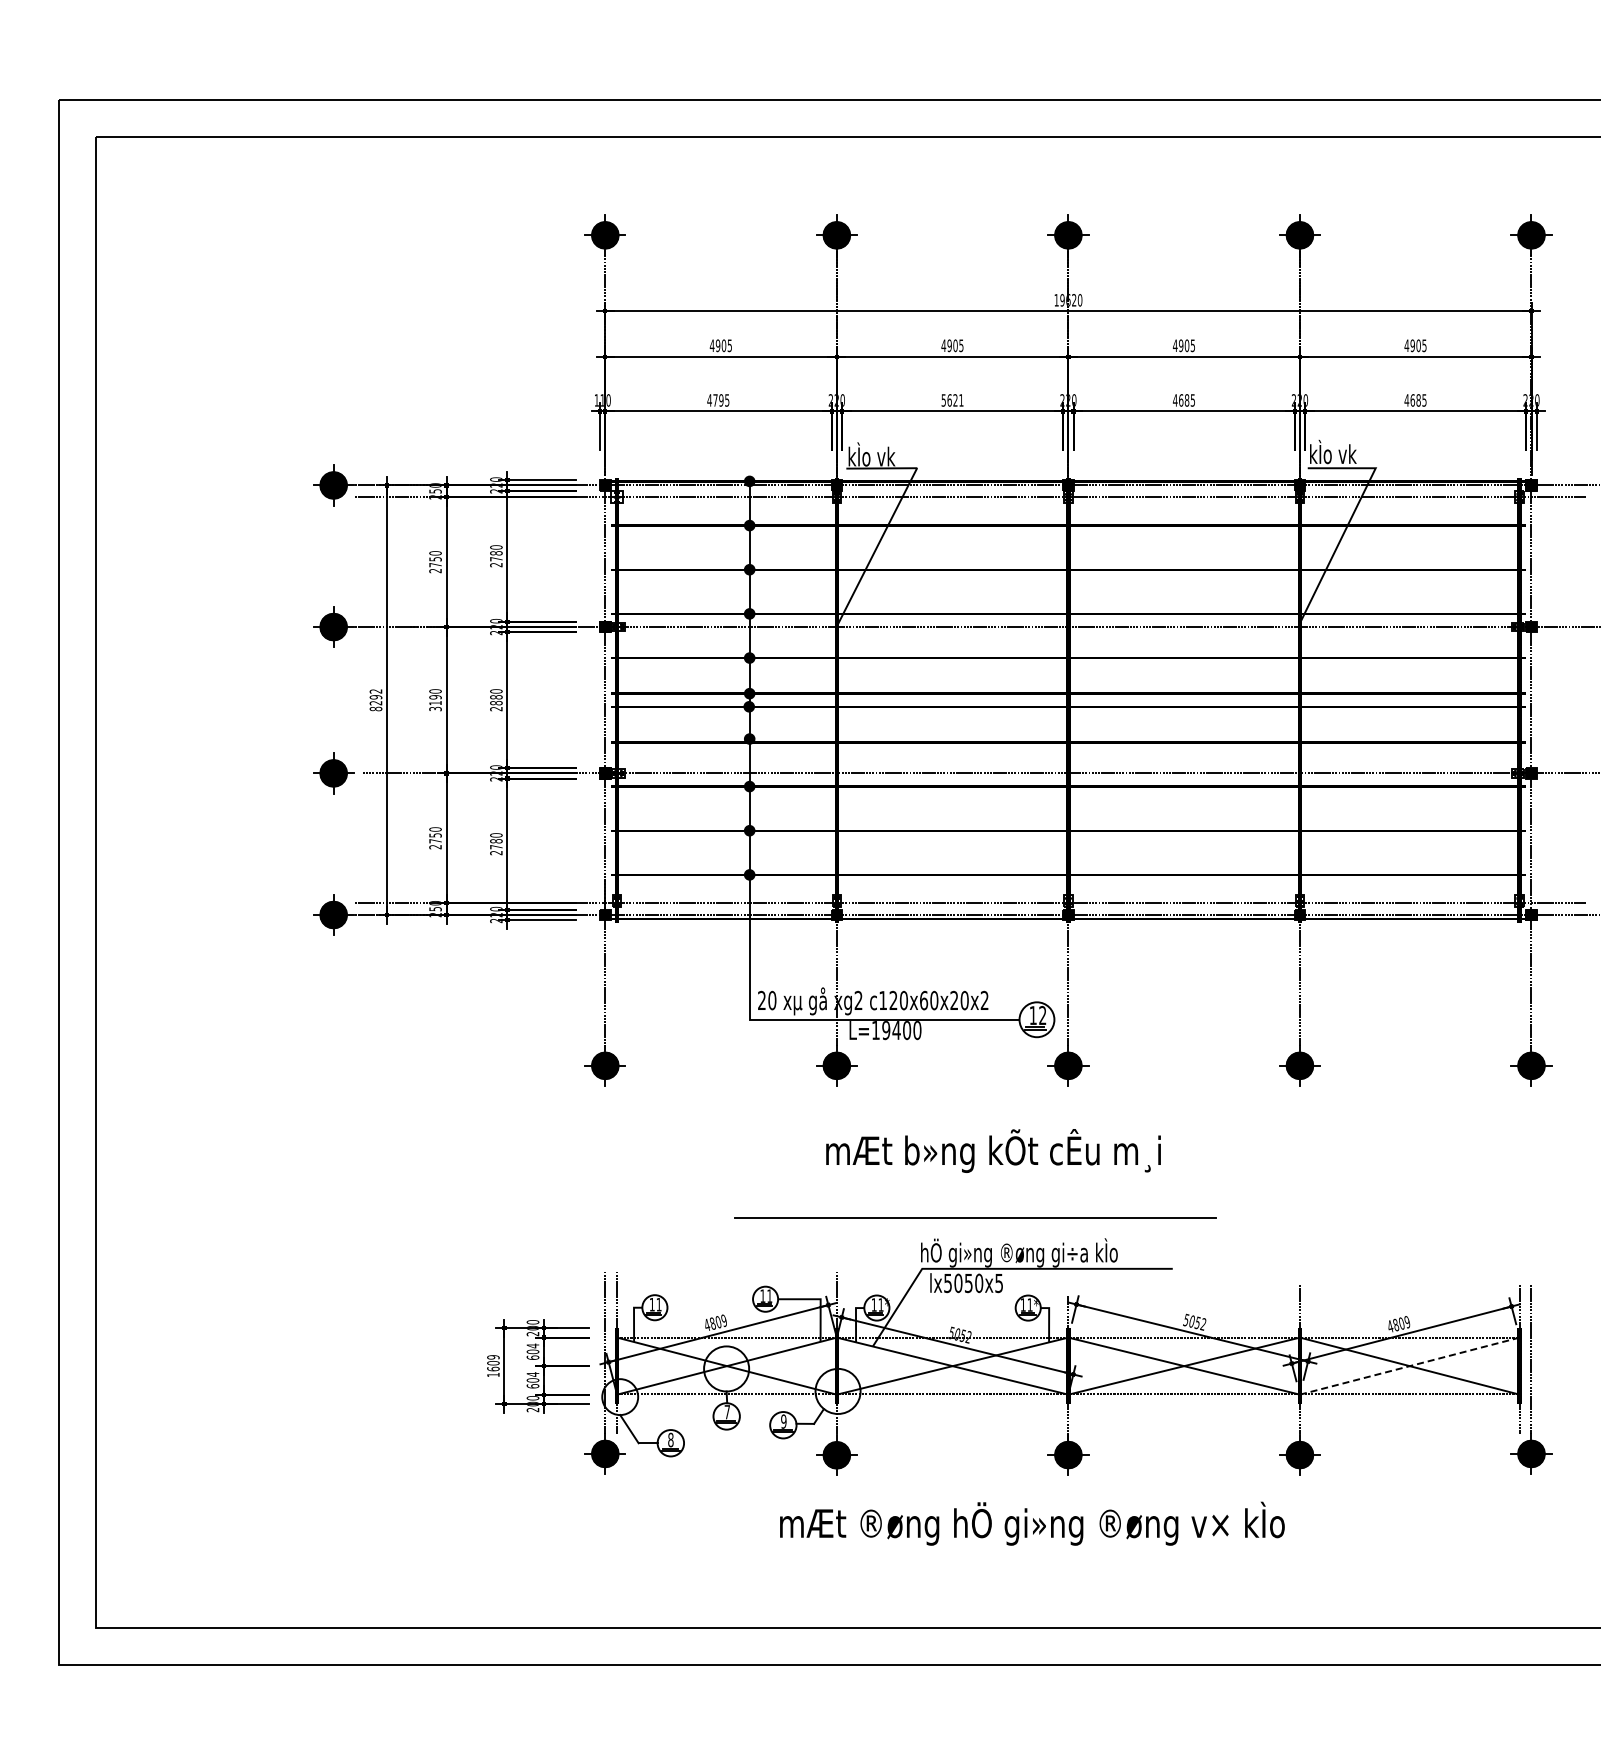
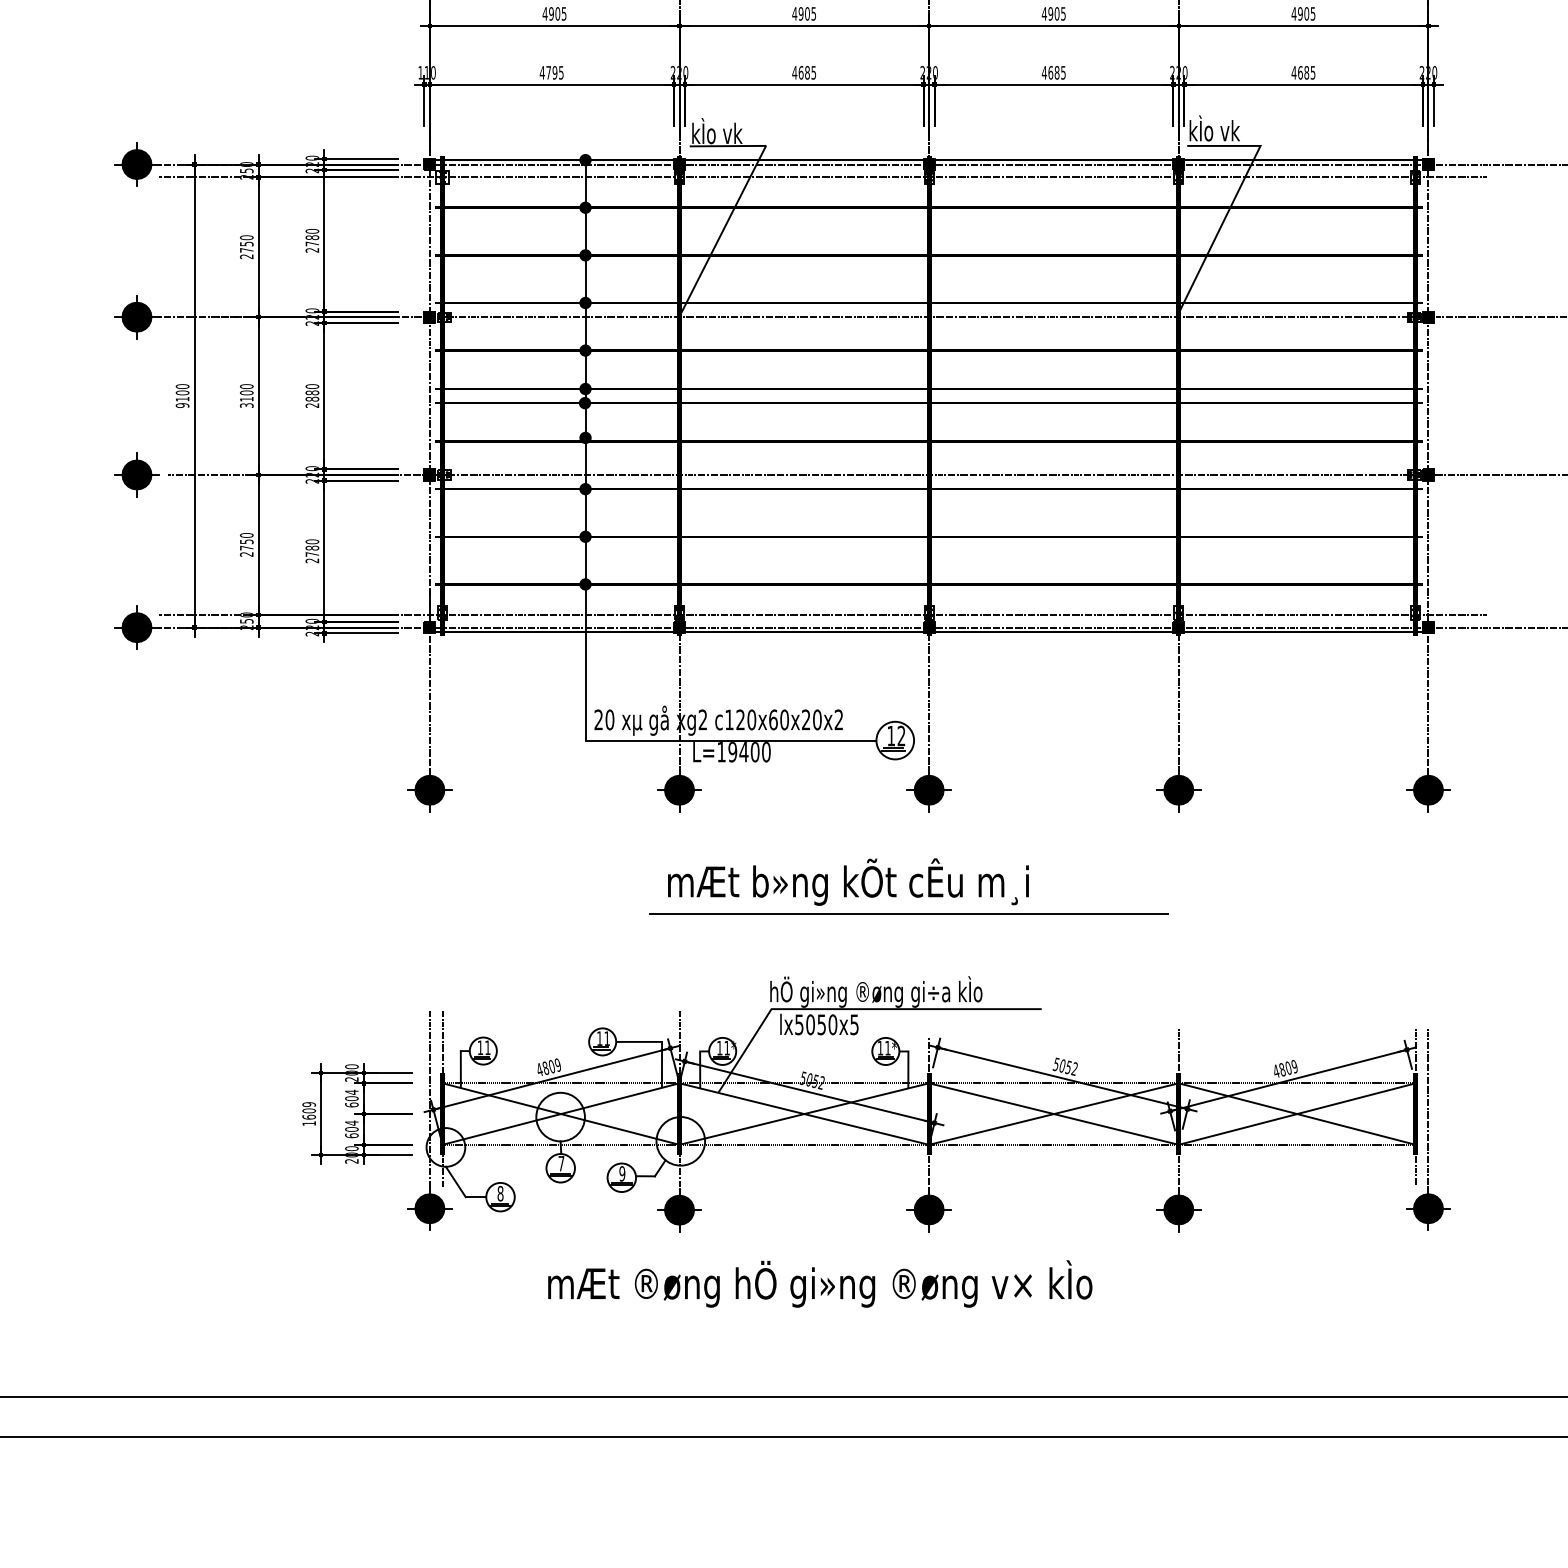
text: (952, 400) -> (804, 72), 5621 -> 4685
text: (435, 697) -> (246, 393), 3190 -> 3100
text: (375, 700) -> (182, 396), 8292 -> 9100
line: (975, 1217) -> (908, 913), moved
line: (1409, 1366) -> (1296, 1114), dashed -> solid
text: (1032, 1523) -> (820, 1283), moved

